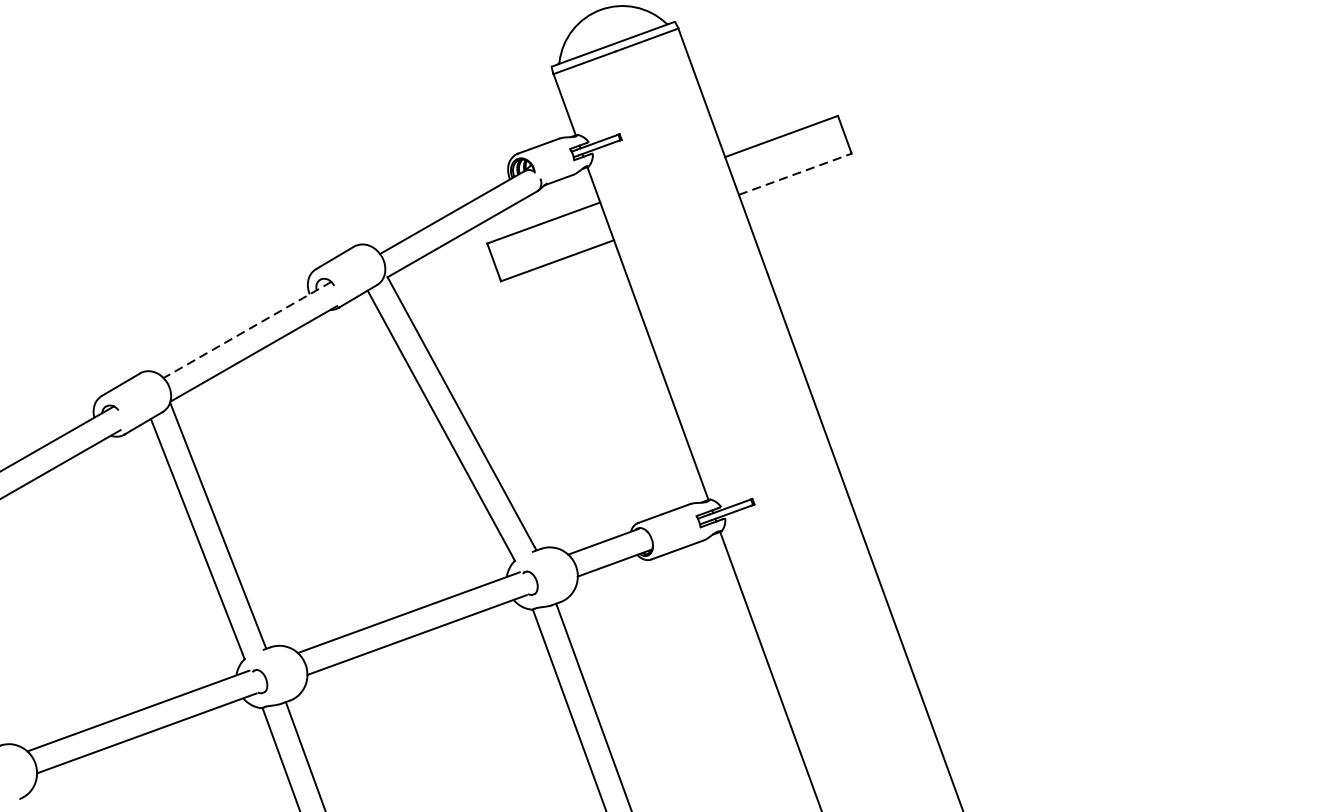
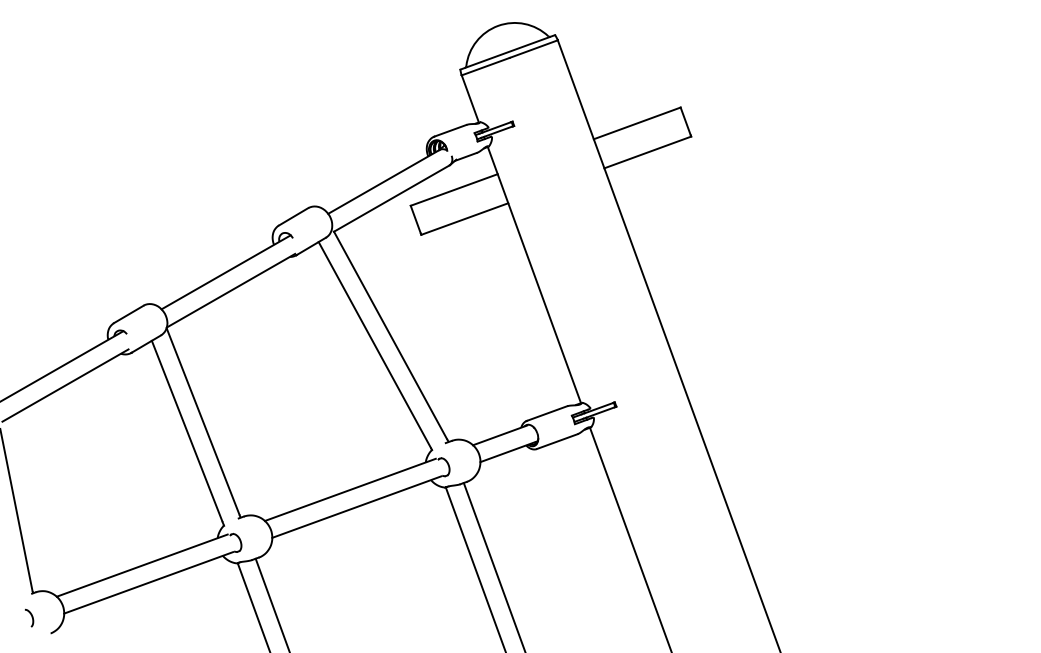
line: (796, 174) -> (648, 152), dashed -> solid
line: (246, 330) -> (225, 272), dashed -> solid

